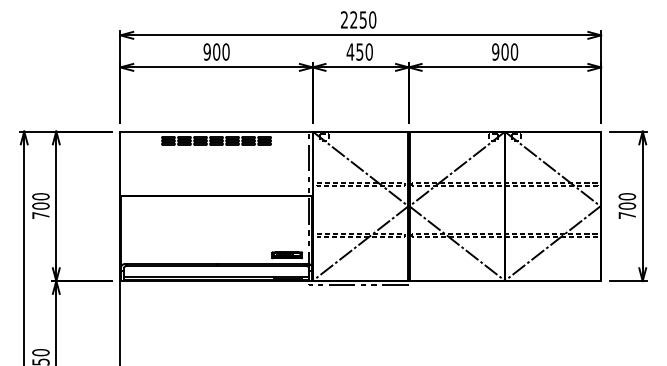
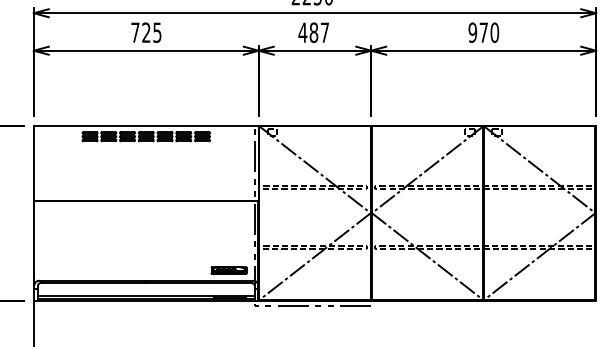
text: (216, 51) -> (146, 32), 900 -> 725
text: (364, 51) -> (319, 32), 450 -> 487
text: (504, 51) -> (483, 32), 900 -> 970

